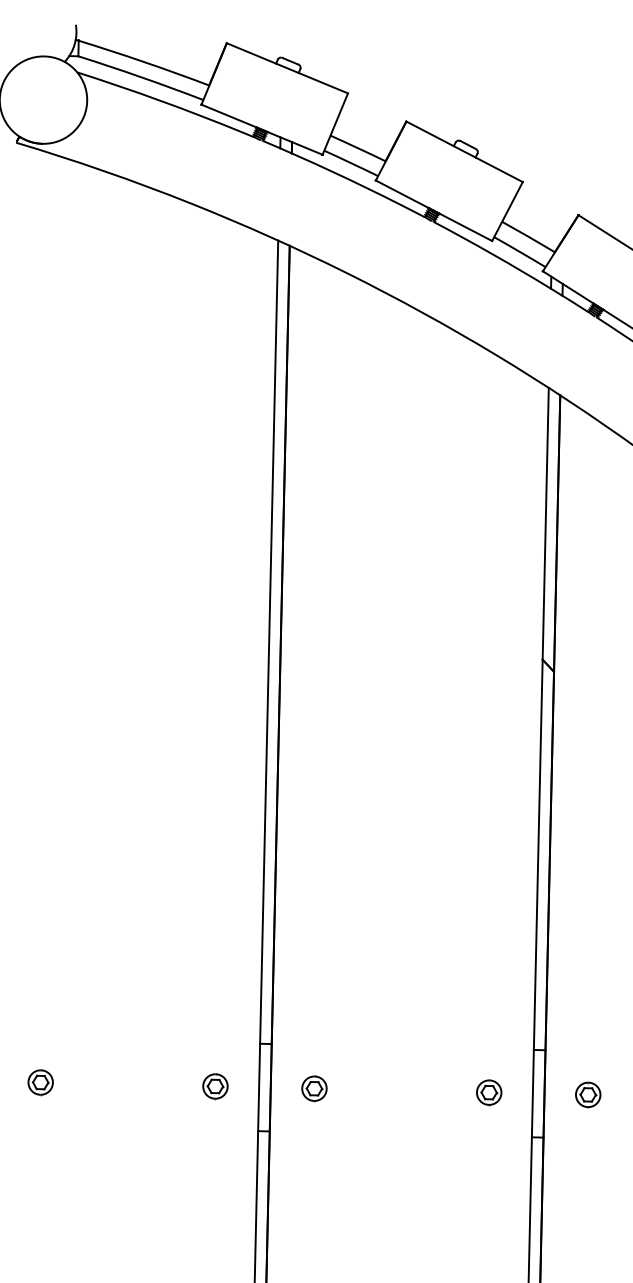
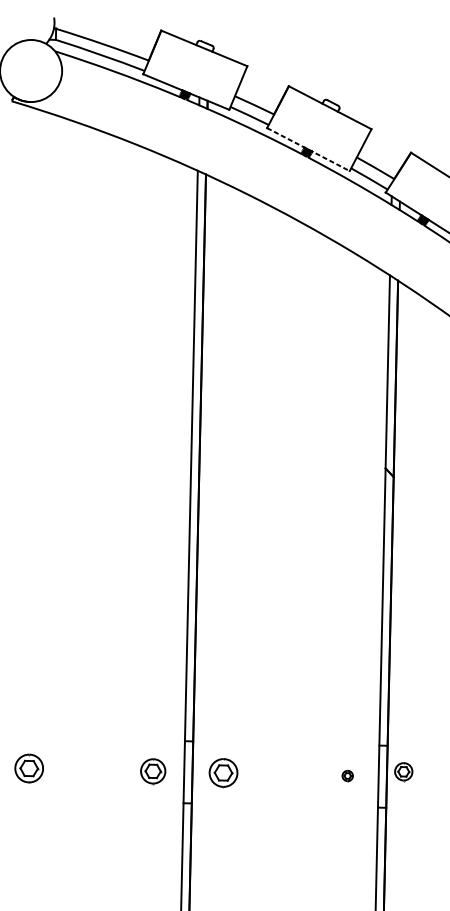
line: (434, 210) -> (308, 149), solid -> dashed
part: (40, 1082) -> (28, 768), size x1.6
part: (215, 1086) -> (153, 771), size x1.4
part: (314, 1088) -> (223, 772), size x1.6
part: (489, 1092) -> (347, 775), size x0.6
part: (588, 1094) -> (403, 771), moved

